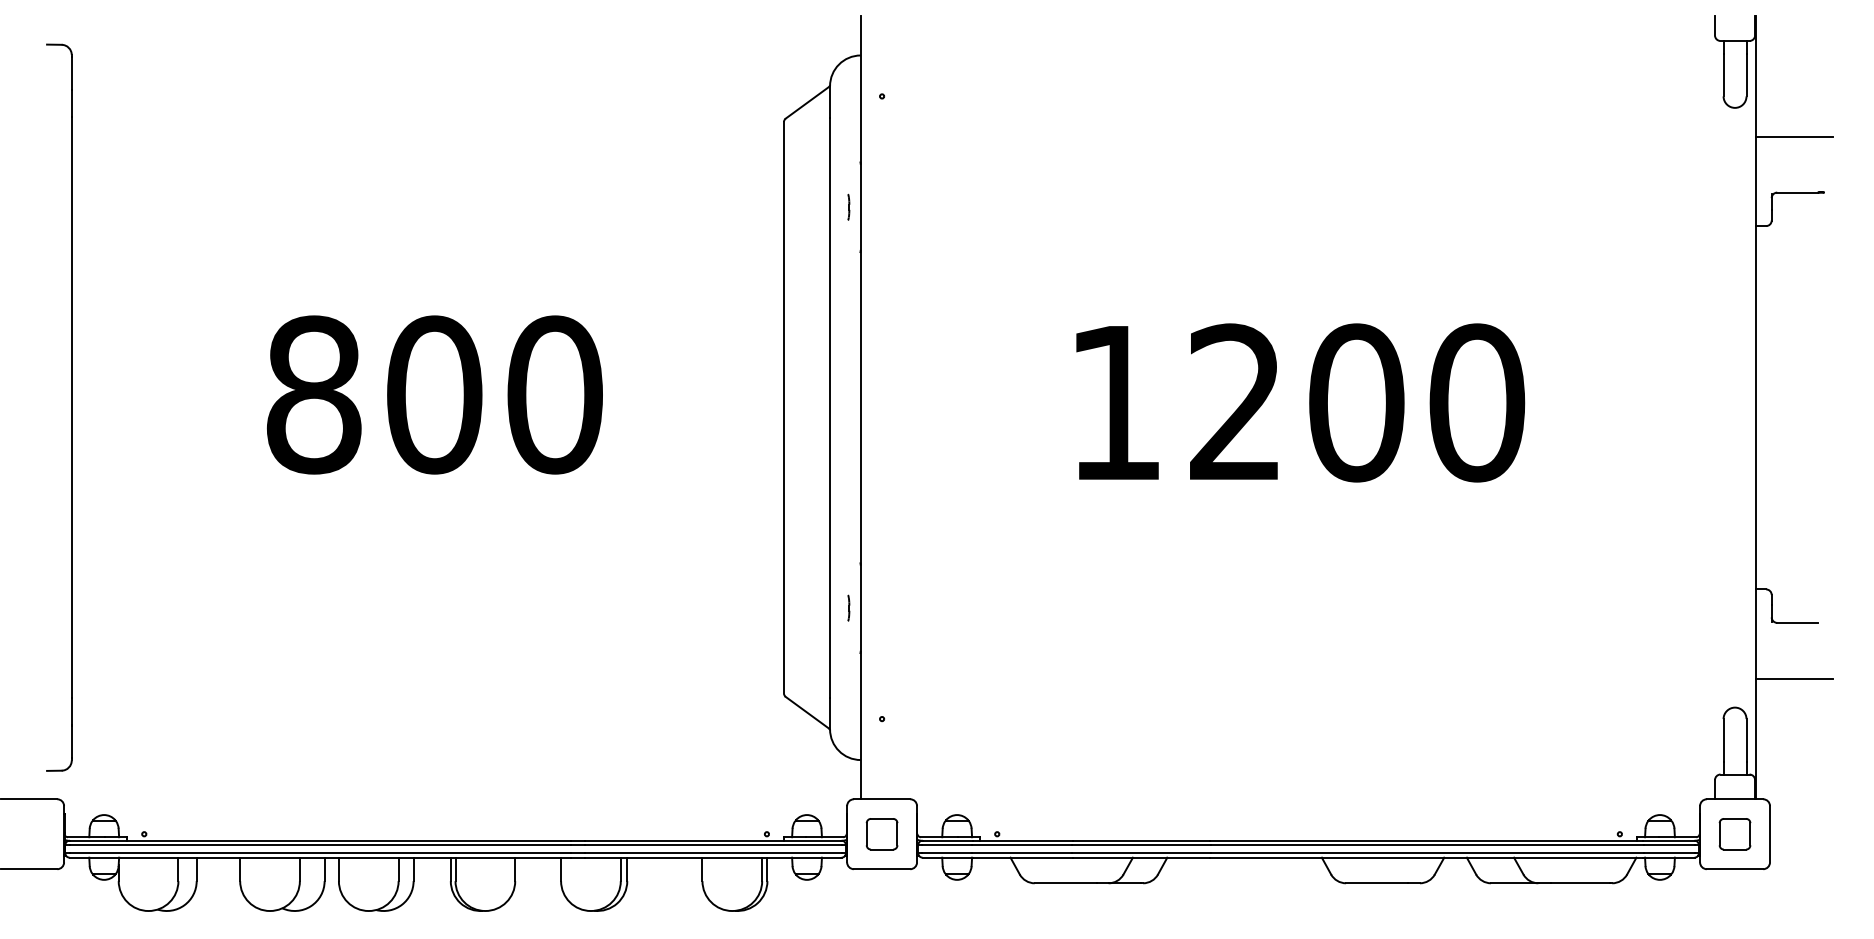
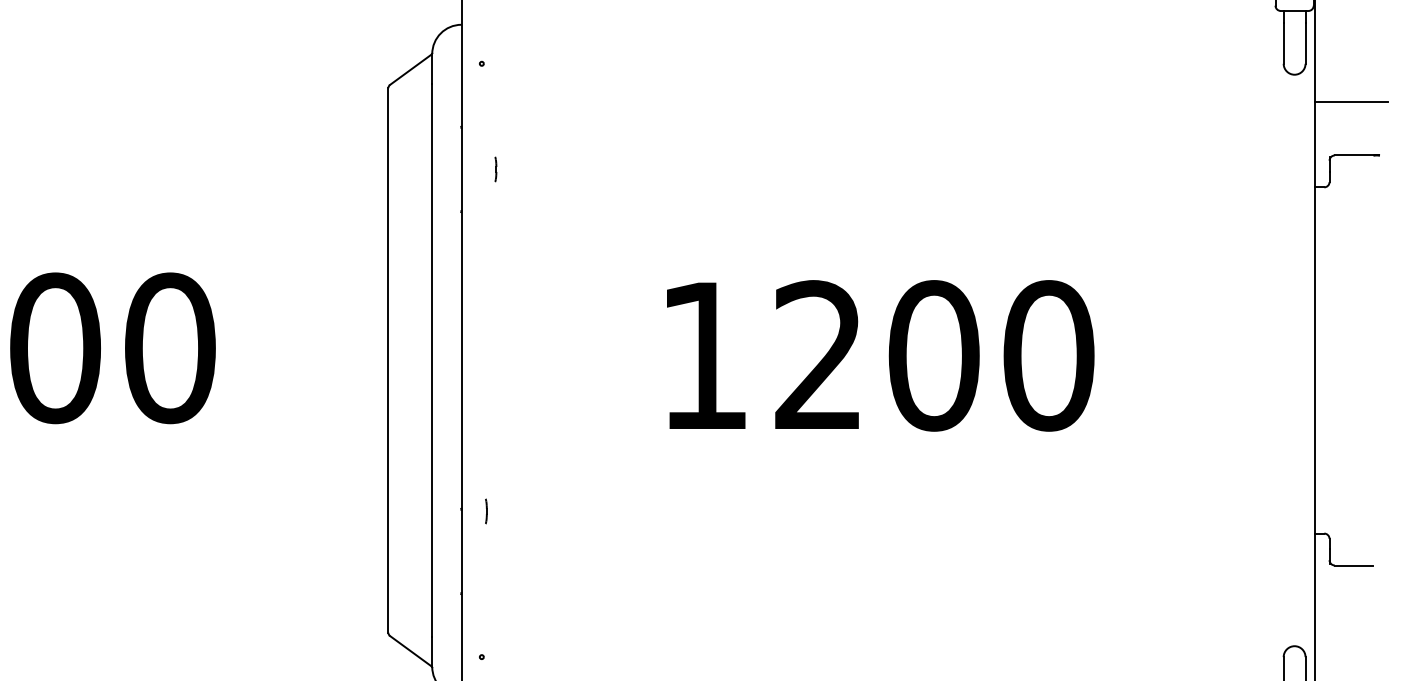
line: (848, 206) -> (495, 168), moved
line: (848, 607) -> (486, 510), moved
line: (1794, 678) -> (1351, 618), removed

